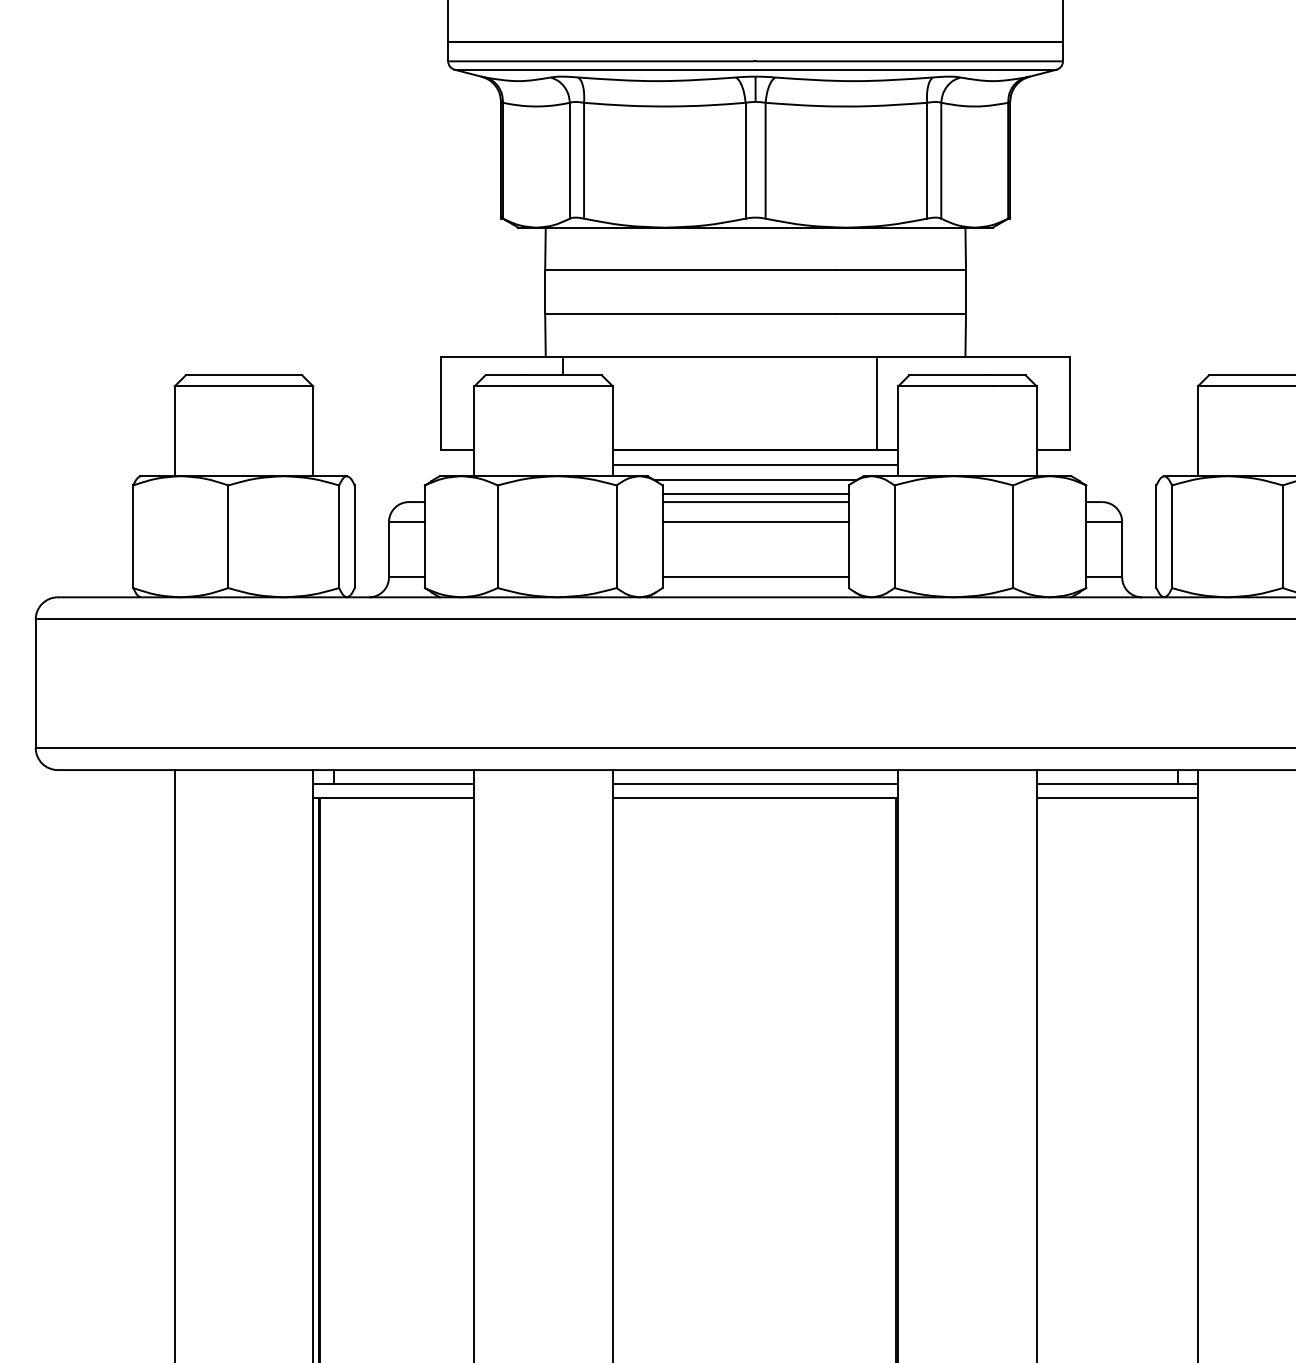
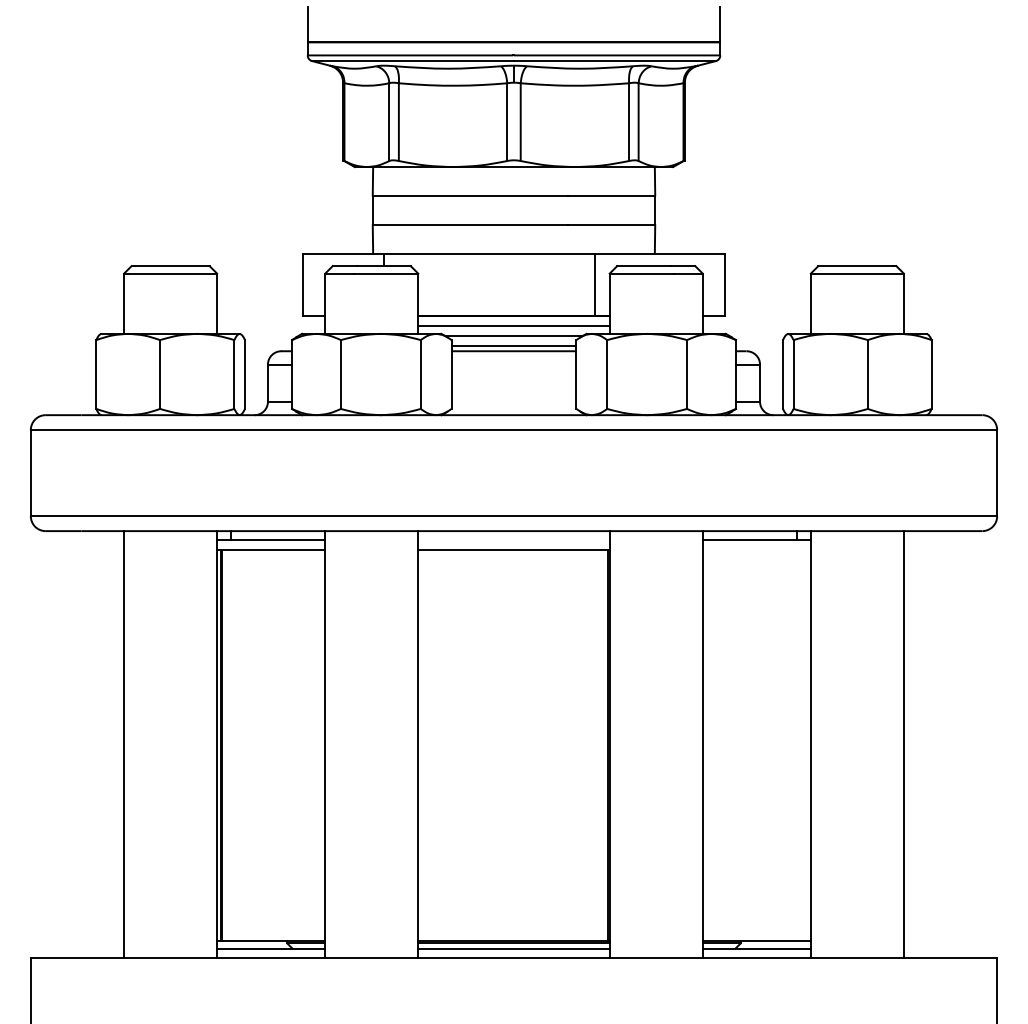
line: (754, 521) -> (513, 364), removed
line: (754, 576) -> (513, 401), removed
line: (754, 784) -> (513, 540), removed
line: (1116, 797) -> (756, 549), removed

